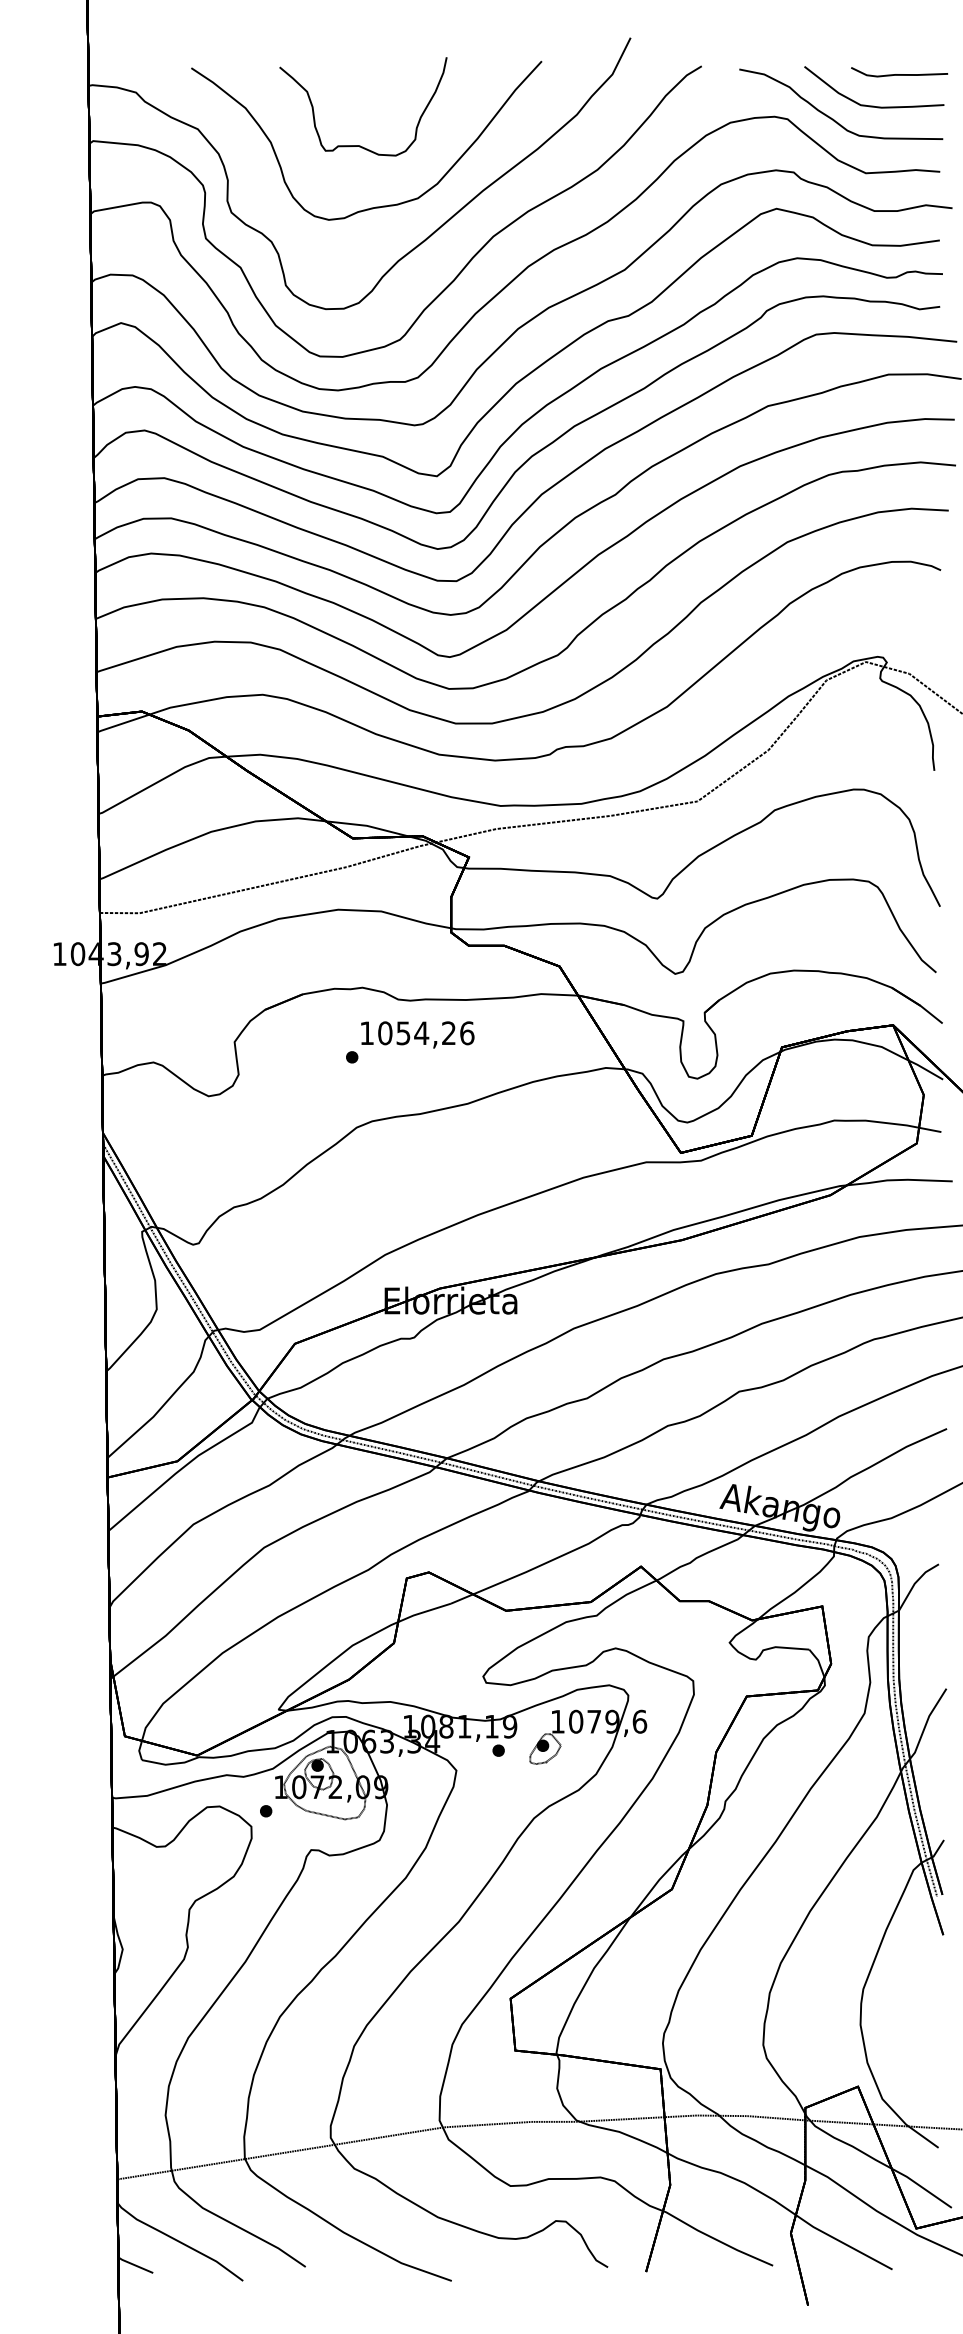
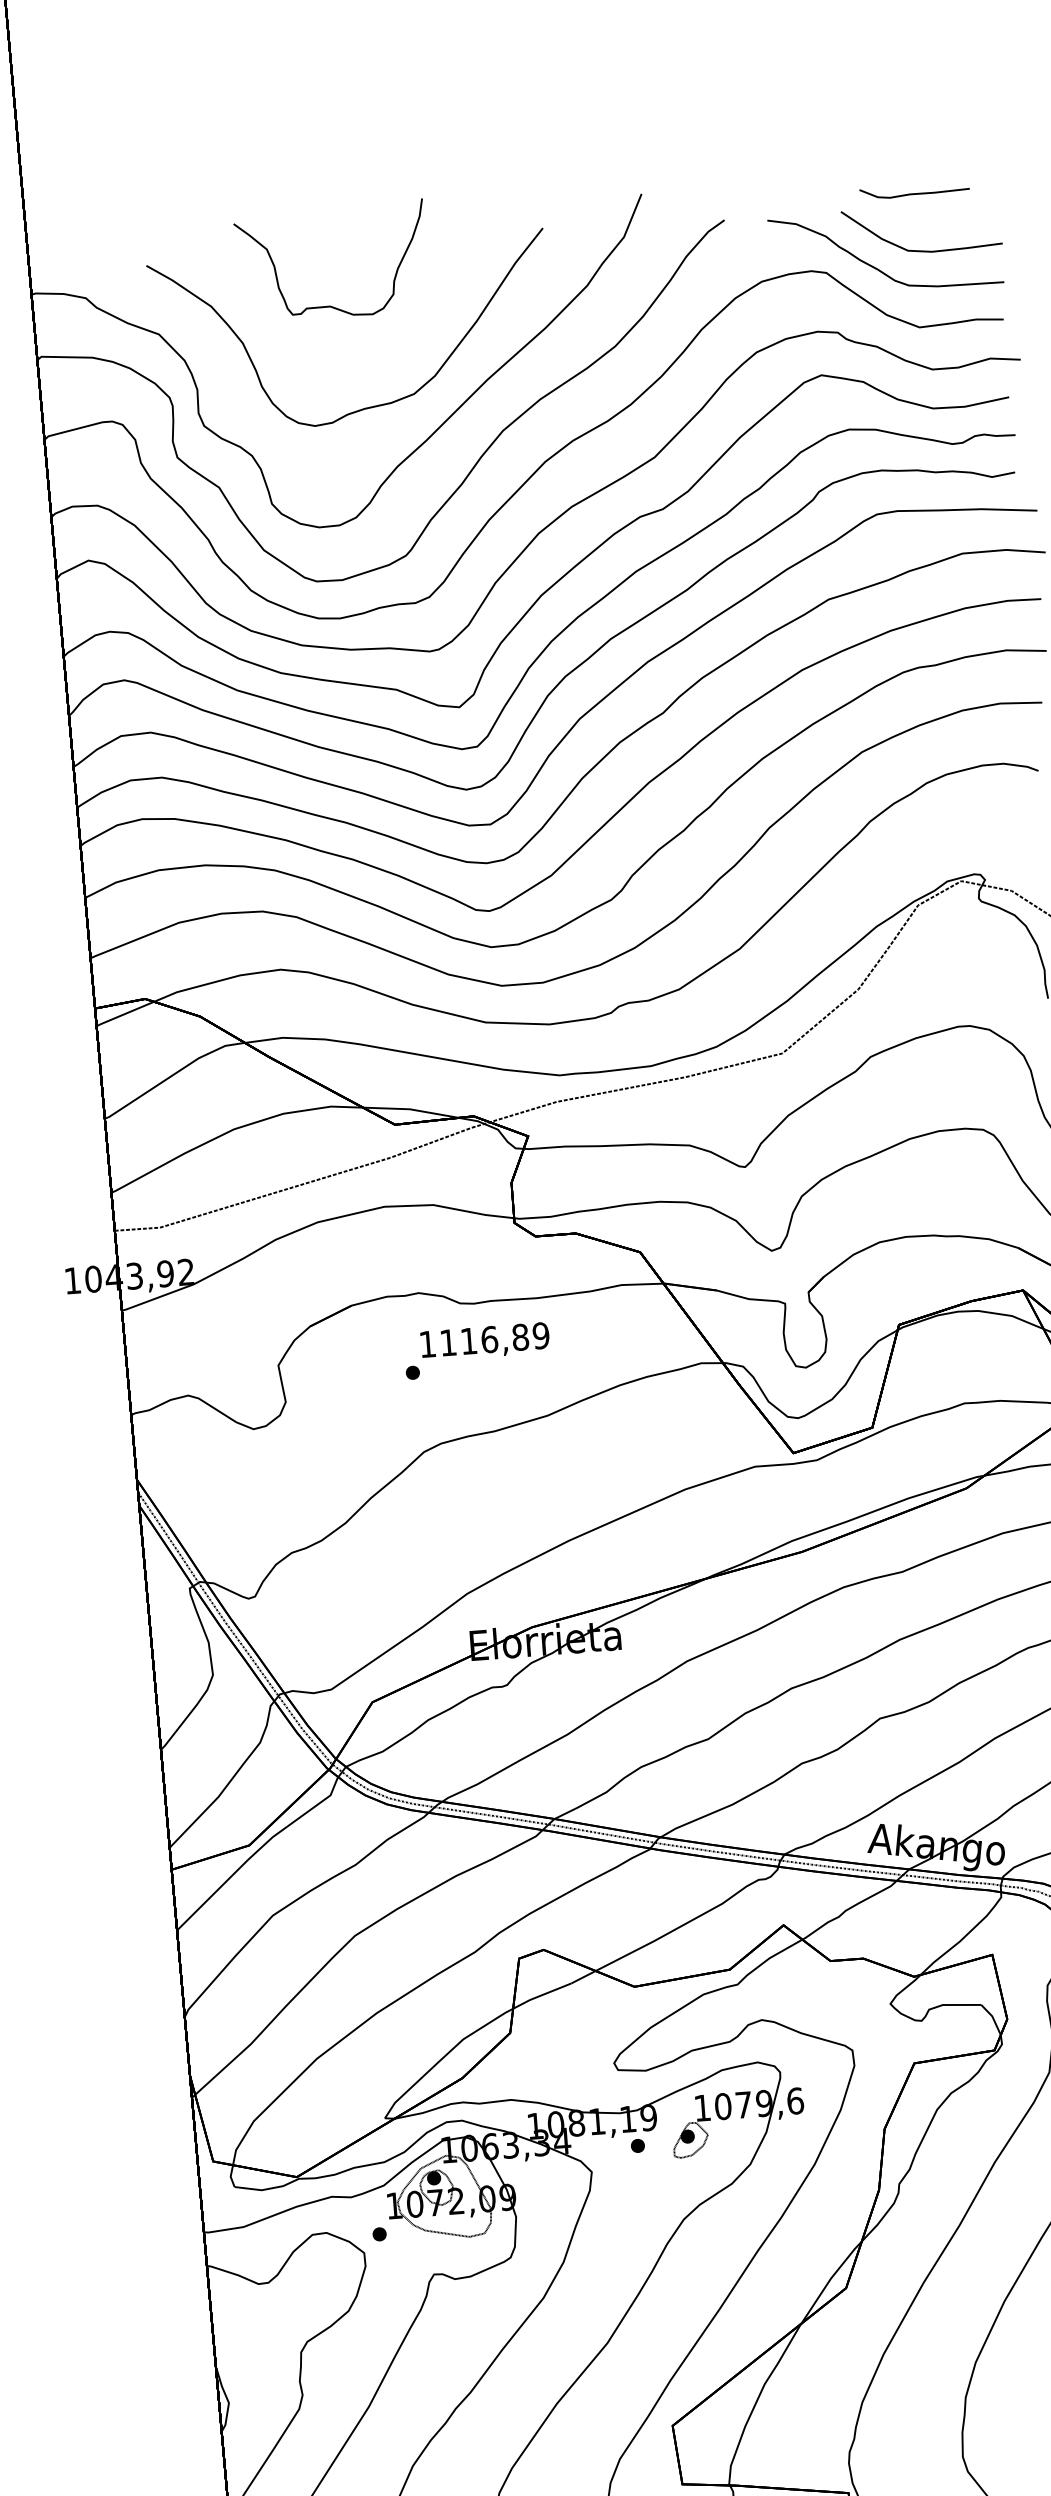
curve: (899, 74) -> (914, 193), moved
curve: (360, 145) -> (331, 305), moved
text: (426, 1033) -> (495, 1339), 1054,26 -> 1116,89

